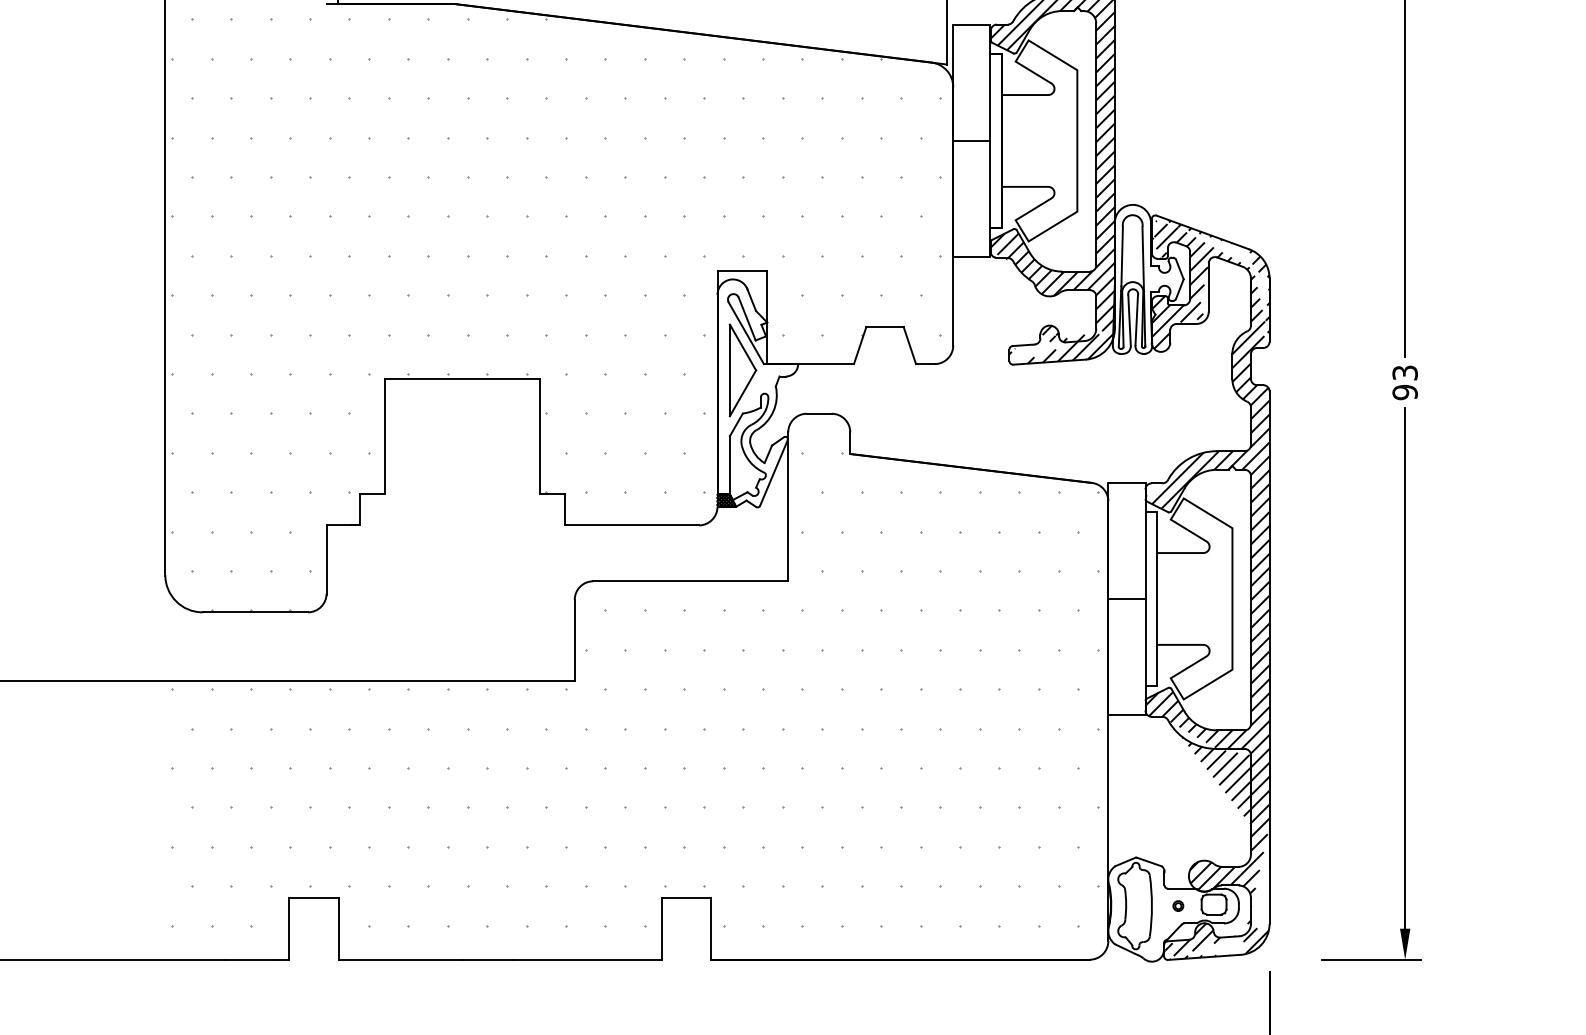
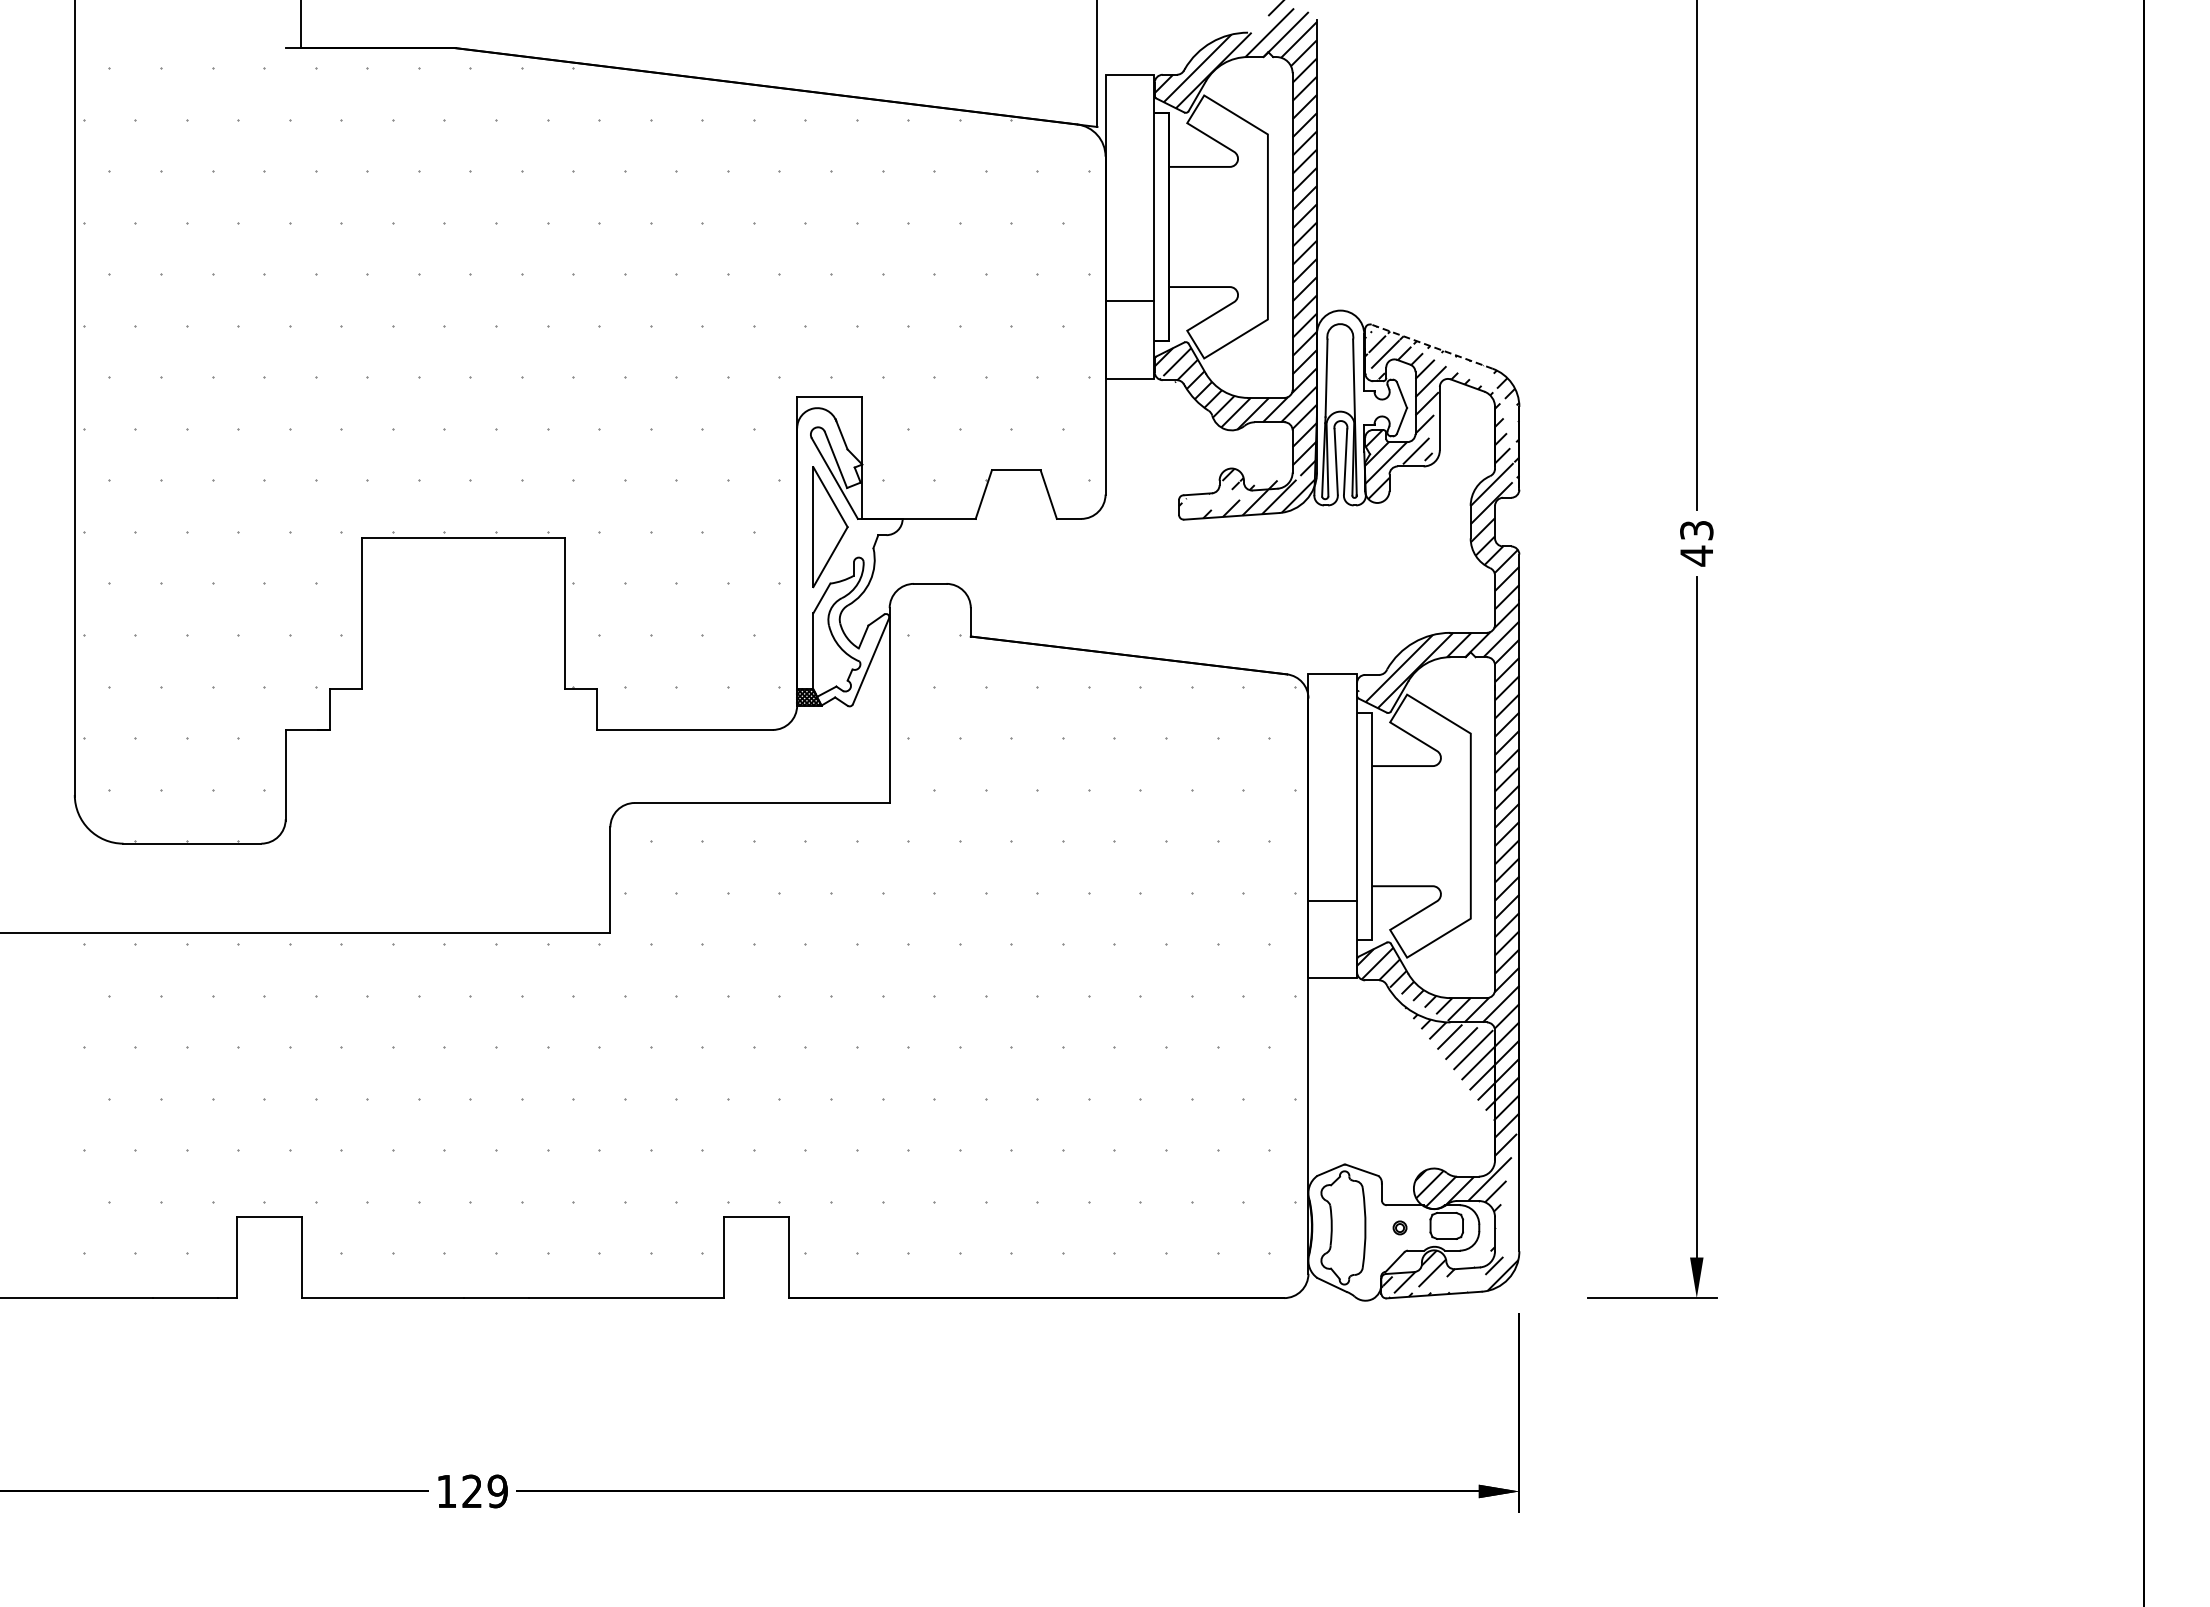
line: (971, 140) -> (1129, 300), moved
line: (1202, 232) -> (1431, 346), solid -> dashed
text: (1404, 392) -> (1696, 555), 93 -> 43
line: (1126, 599) -> (1332, 901), moved

